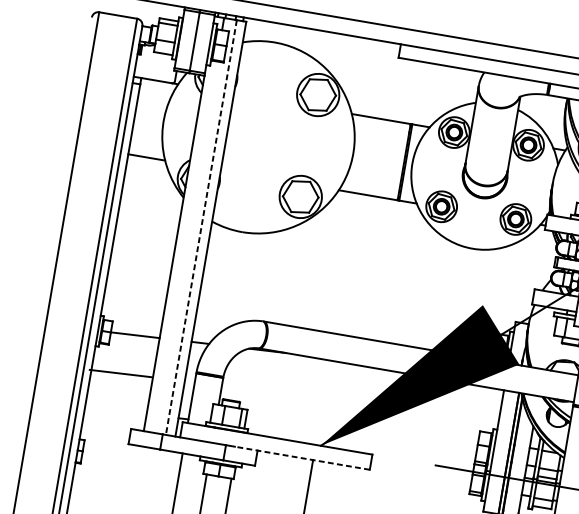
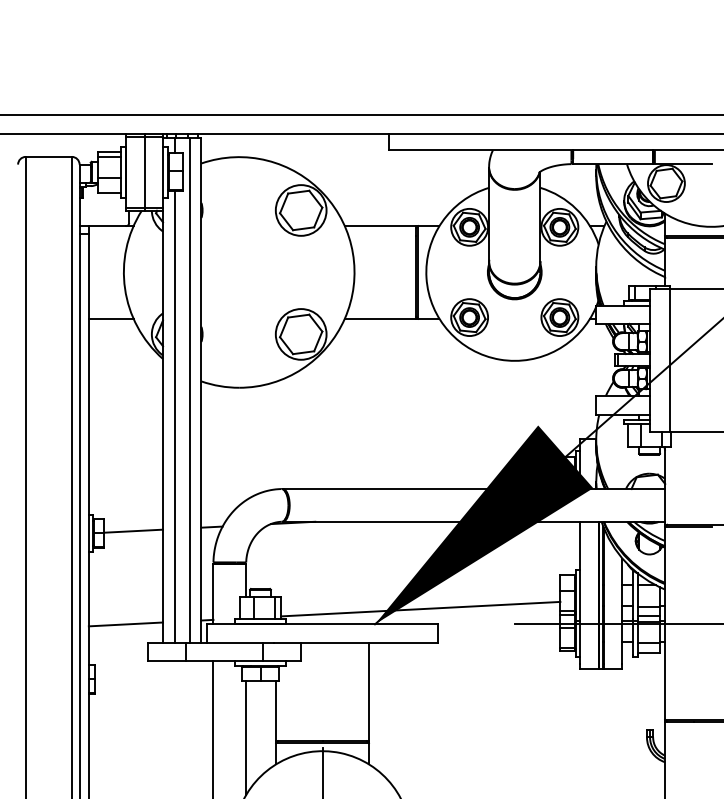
line: (200, 228) -> (189, 391), dashed -> solid
line: (185, 246) -> (174, 416), added
line: (120, 373) -> (125, 624), moved
line: (360, 439) -> (420, 608), added
line: (302, 457) -> (355, 642), dashed -> solid

